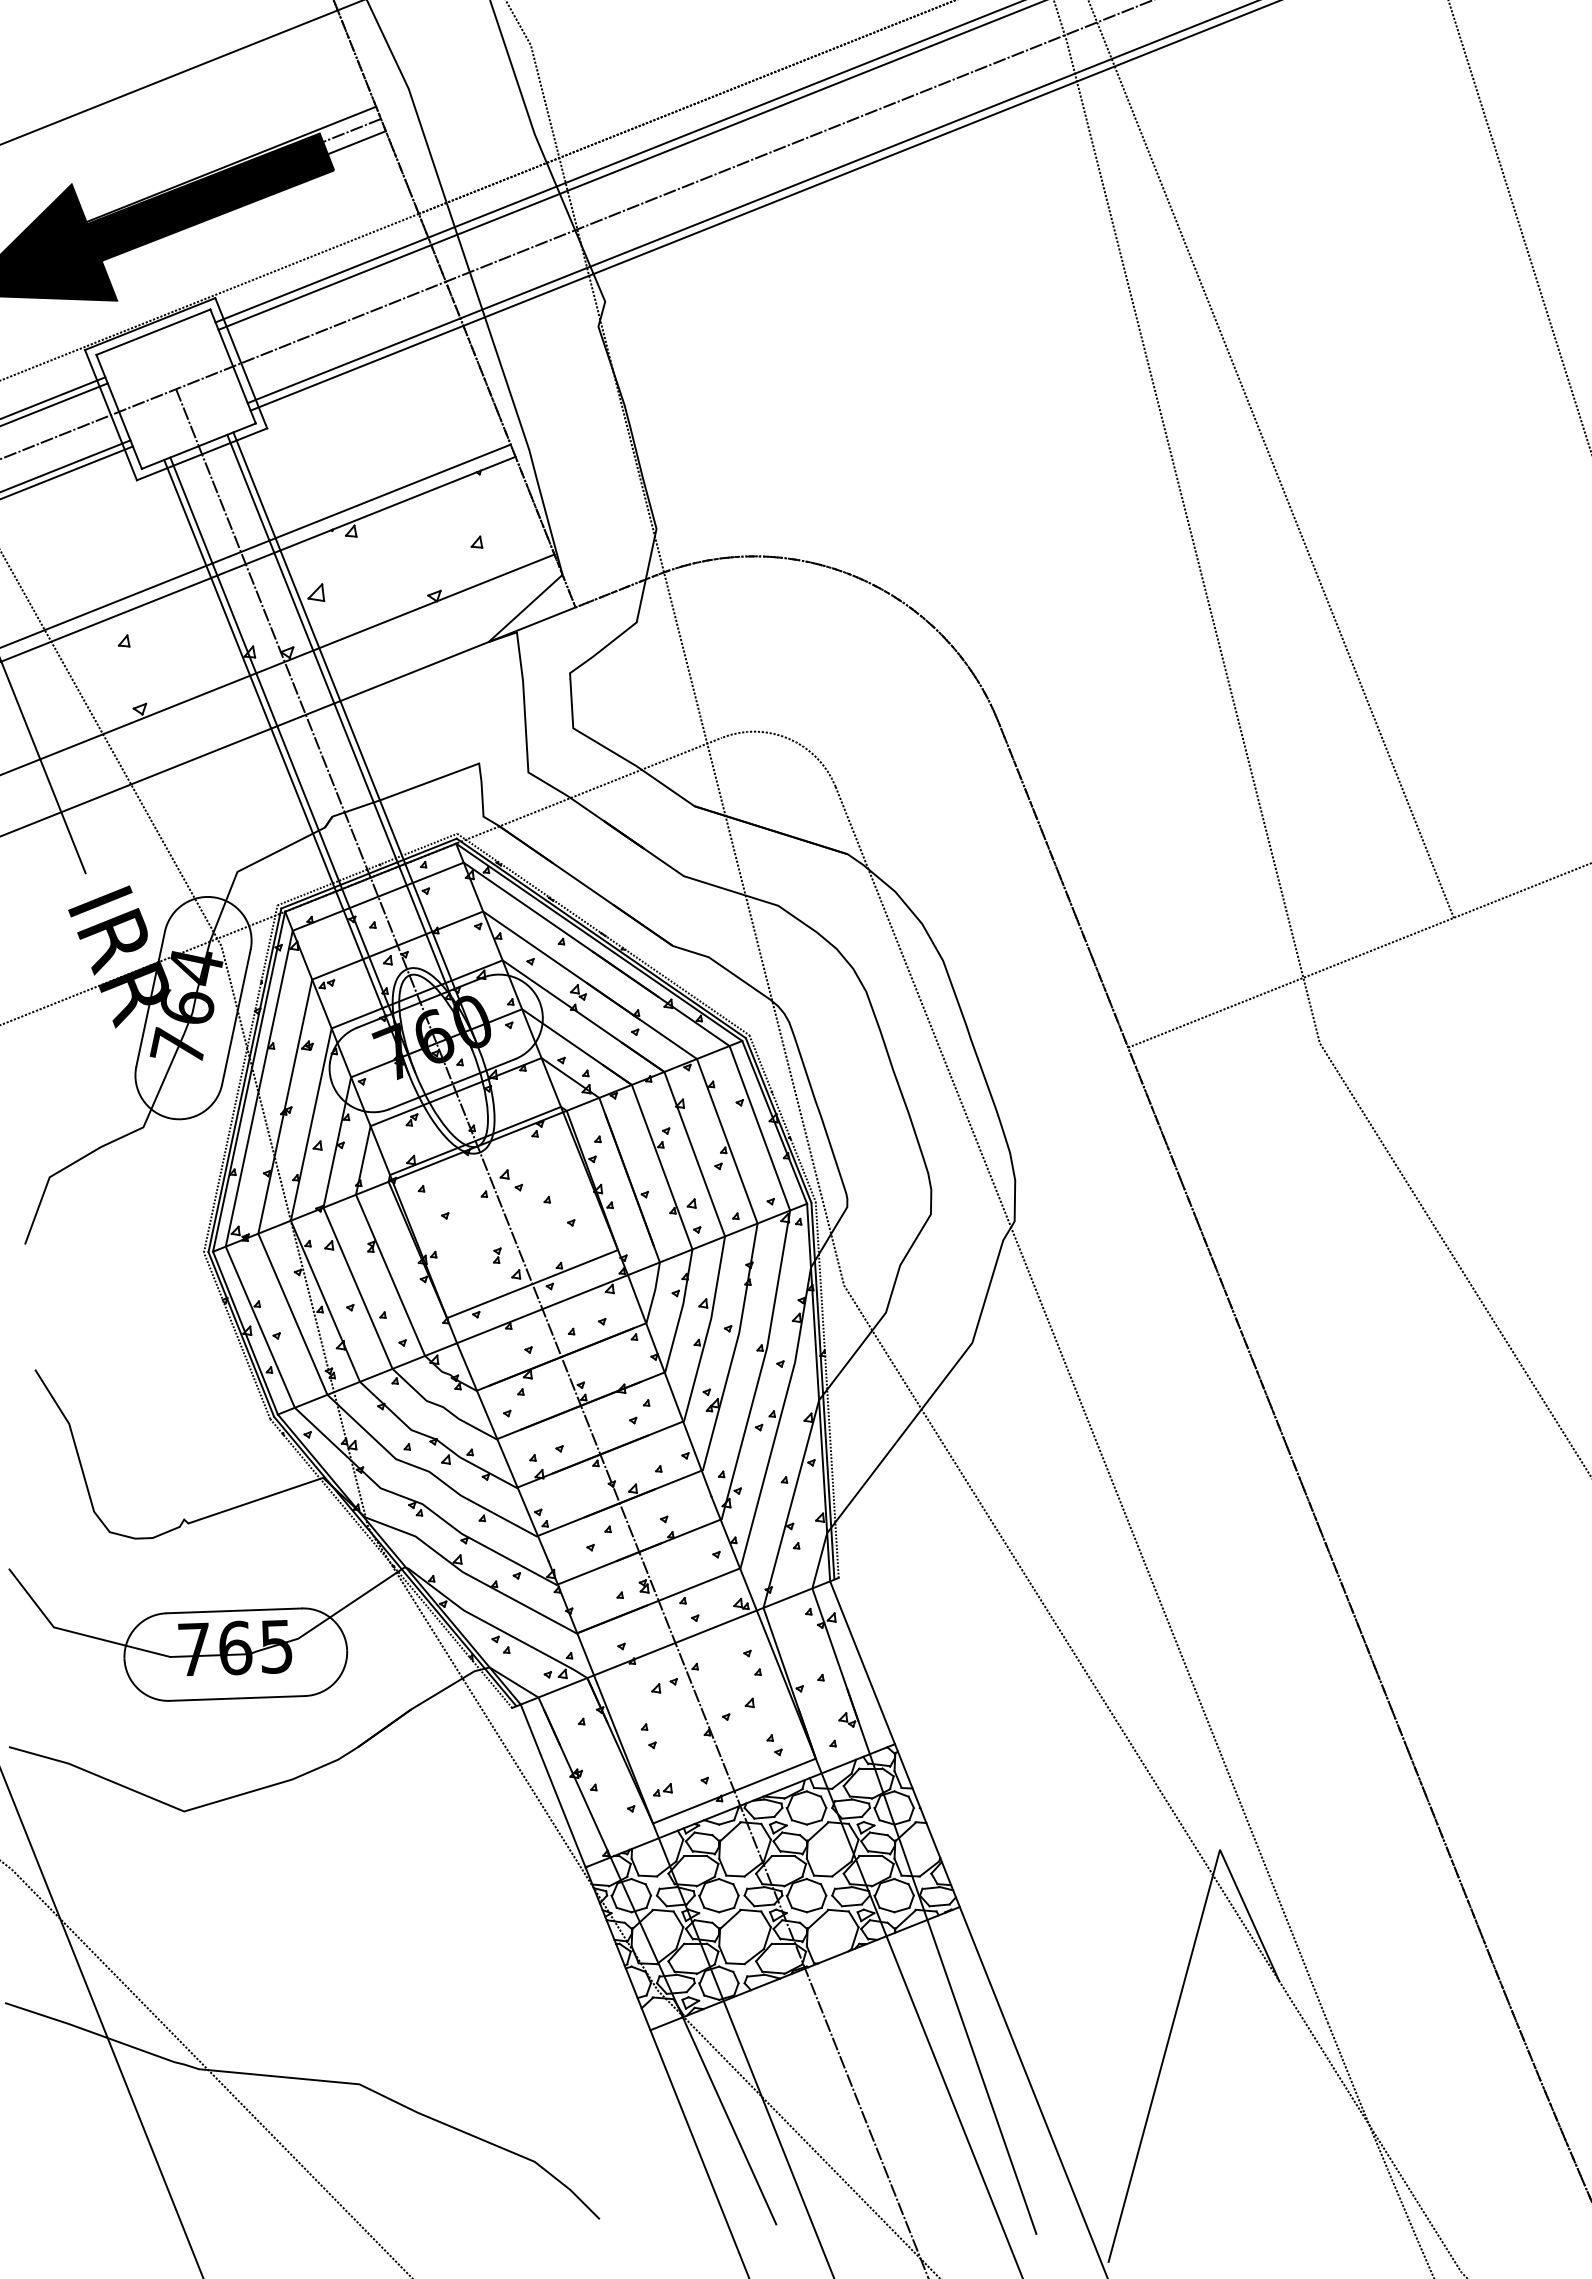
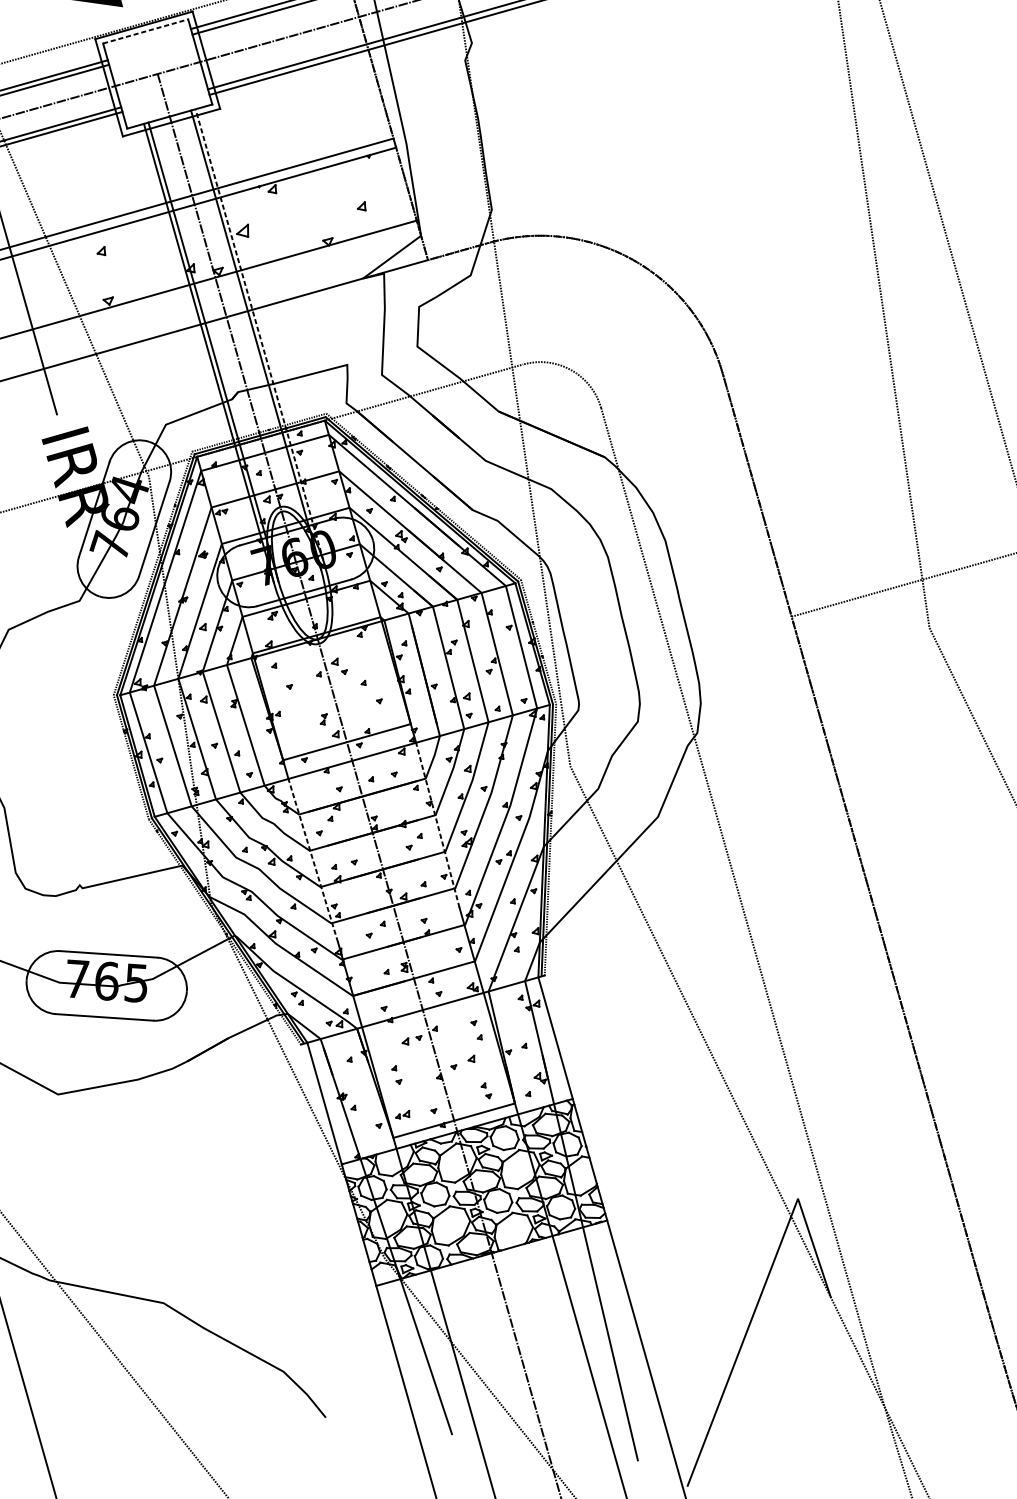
line: (153, 332) -> (145, 31), solid -> dashed
line: (355, 739) -> (260, 338), solid -> dashed
line: (669, 1385) -> (437, 825), solid -> dashed
line: (502, 1451) -> (313, 859), solid -> dashed

